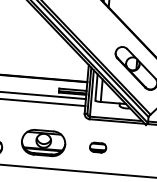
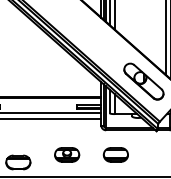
part: (44, 142) -> (67, 154), size x0.62
part: (97, 147) -> (115, 154), size x1.67

